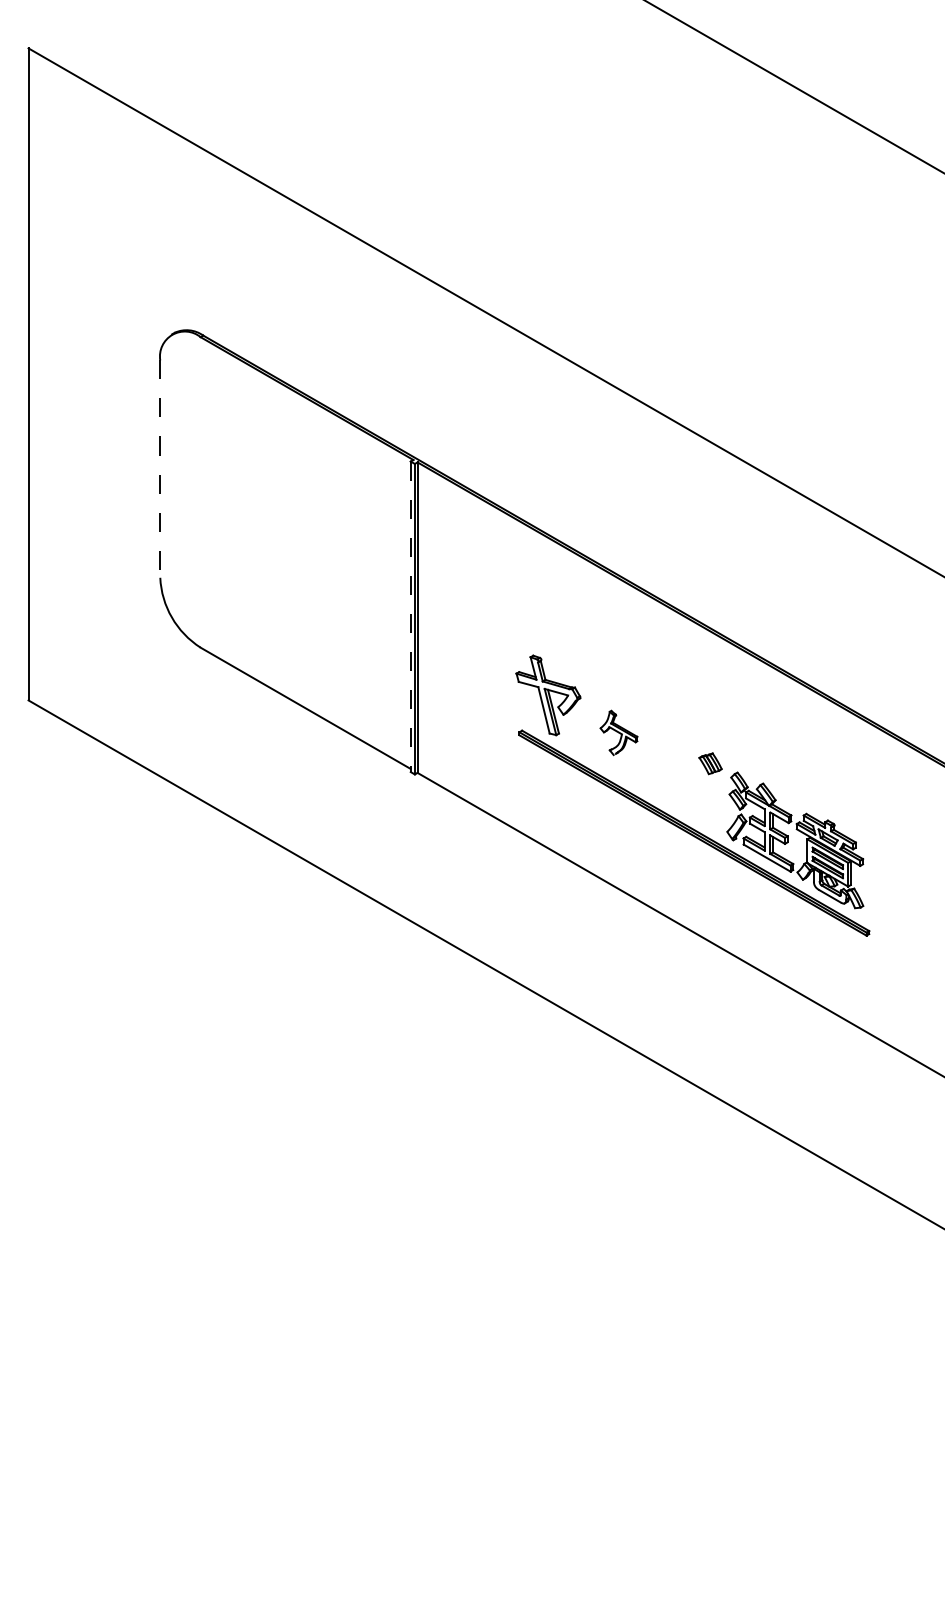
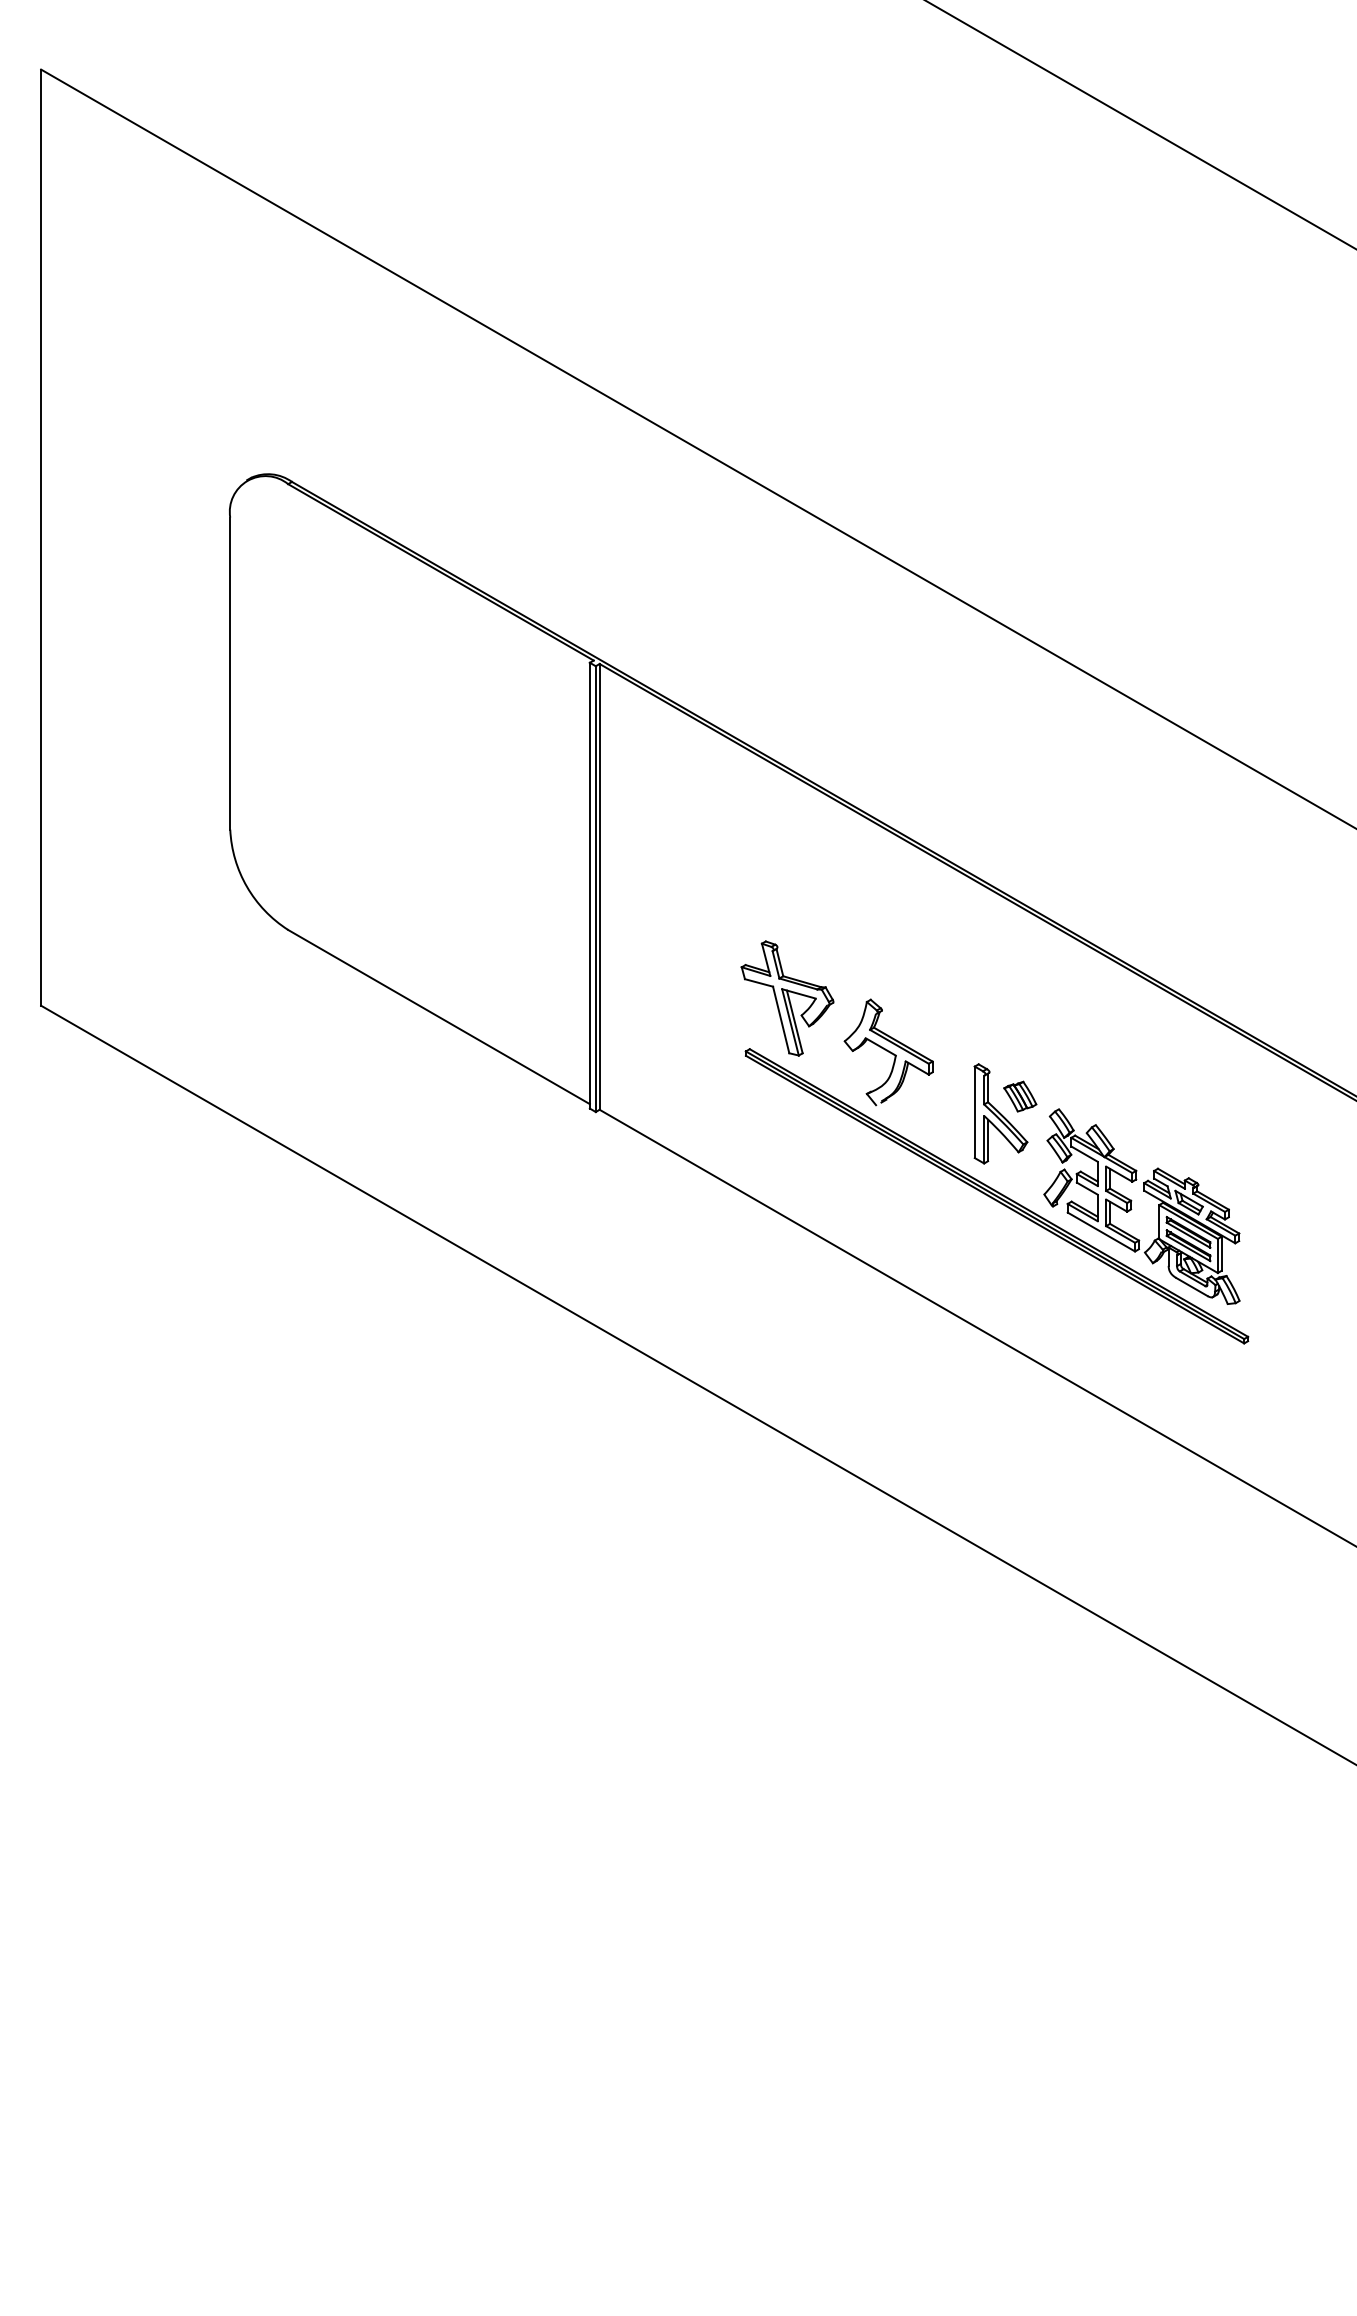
line: (160, 469) -> (230, 674), dashed -> solid
line: (410, 617) -> (589, 886), dashed -> solid
part: (618, 732) -> (888, 1051), size x1.67
part: (696, 775) -> (1000, 1113), added

